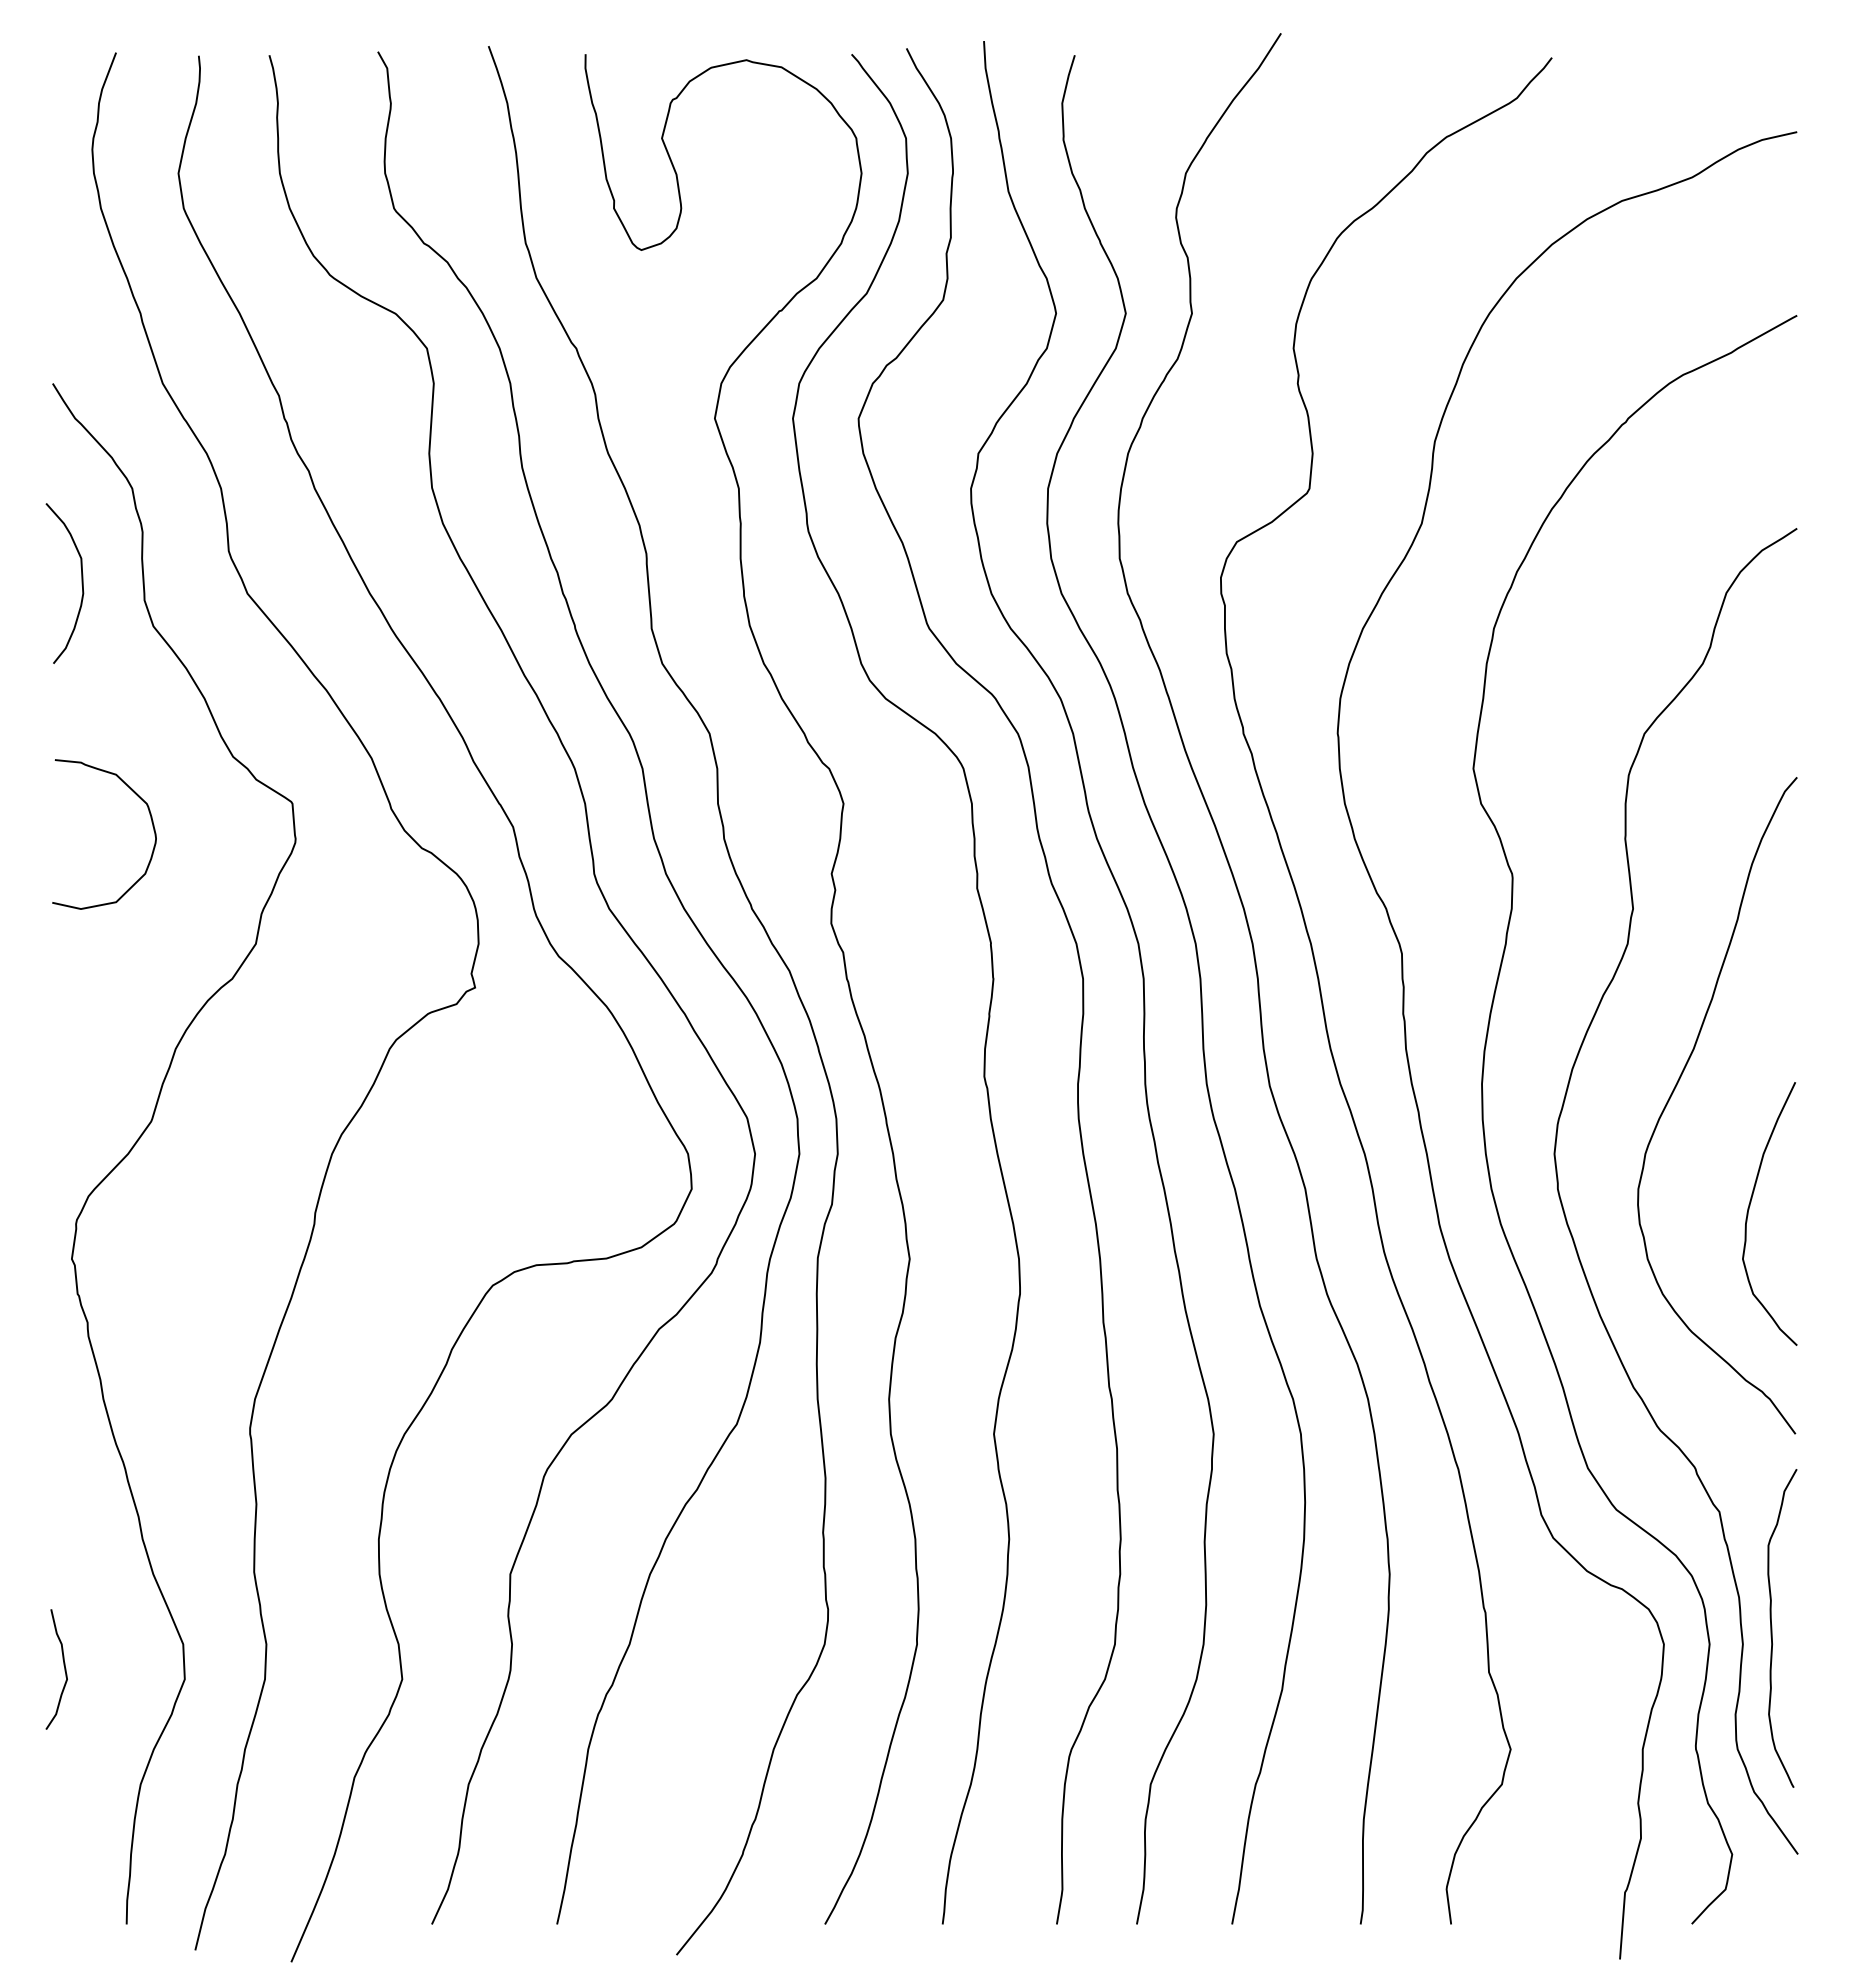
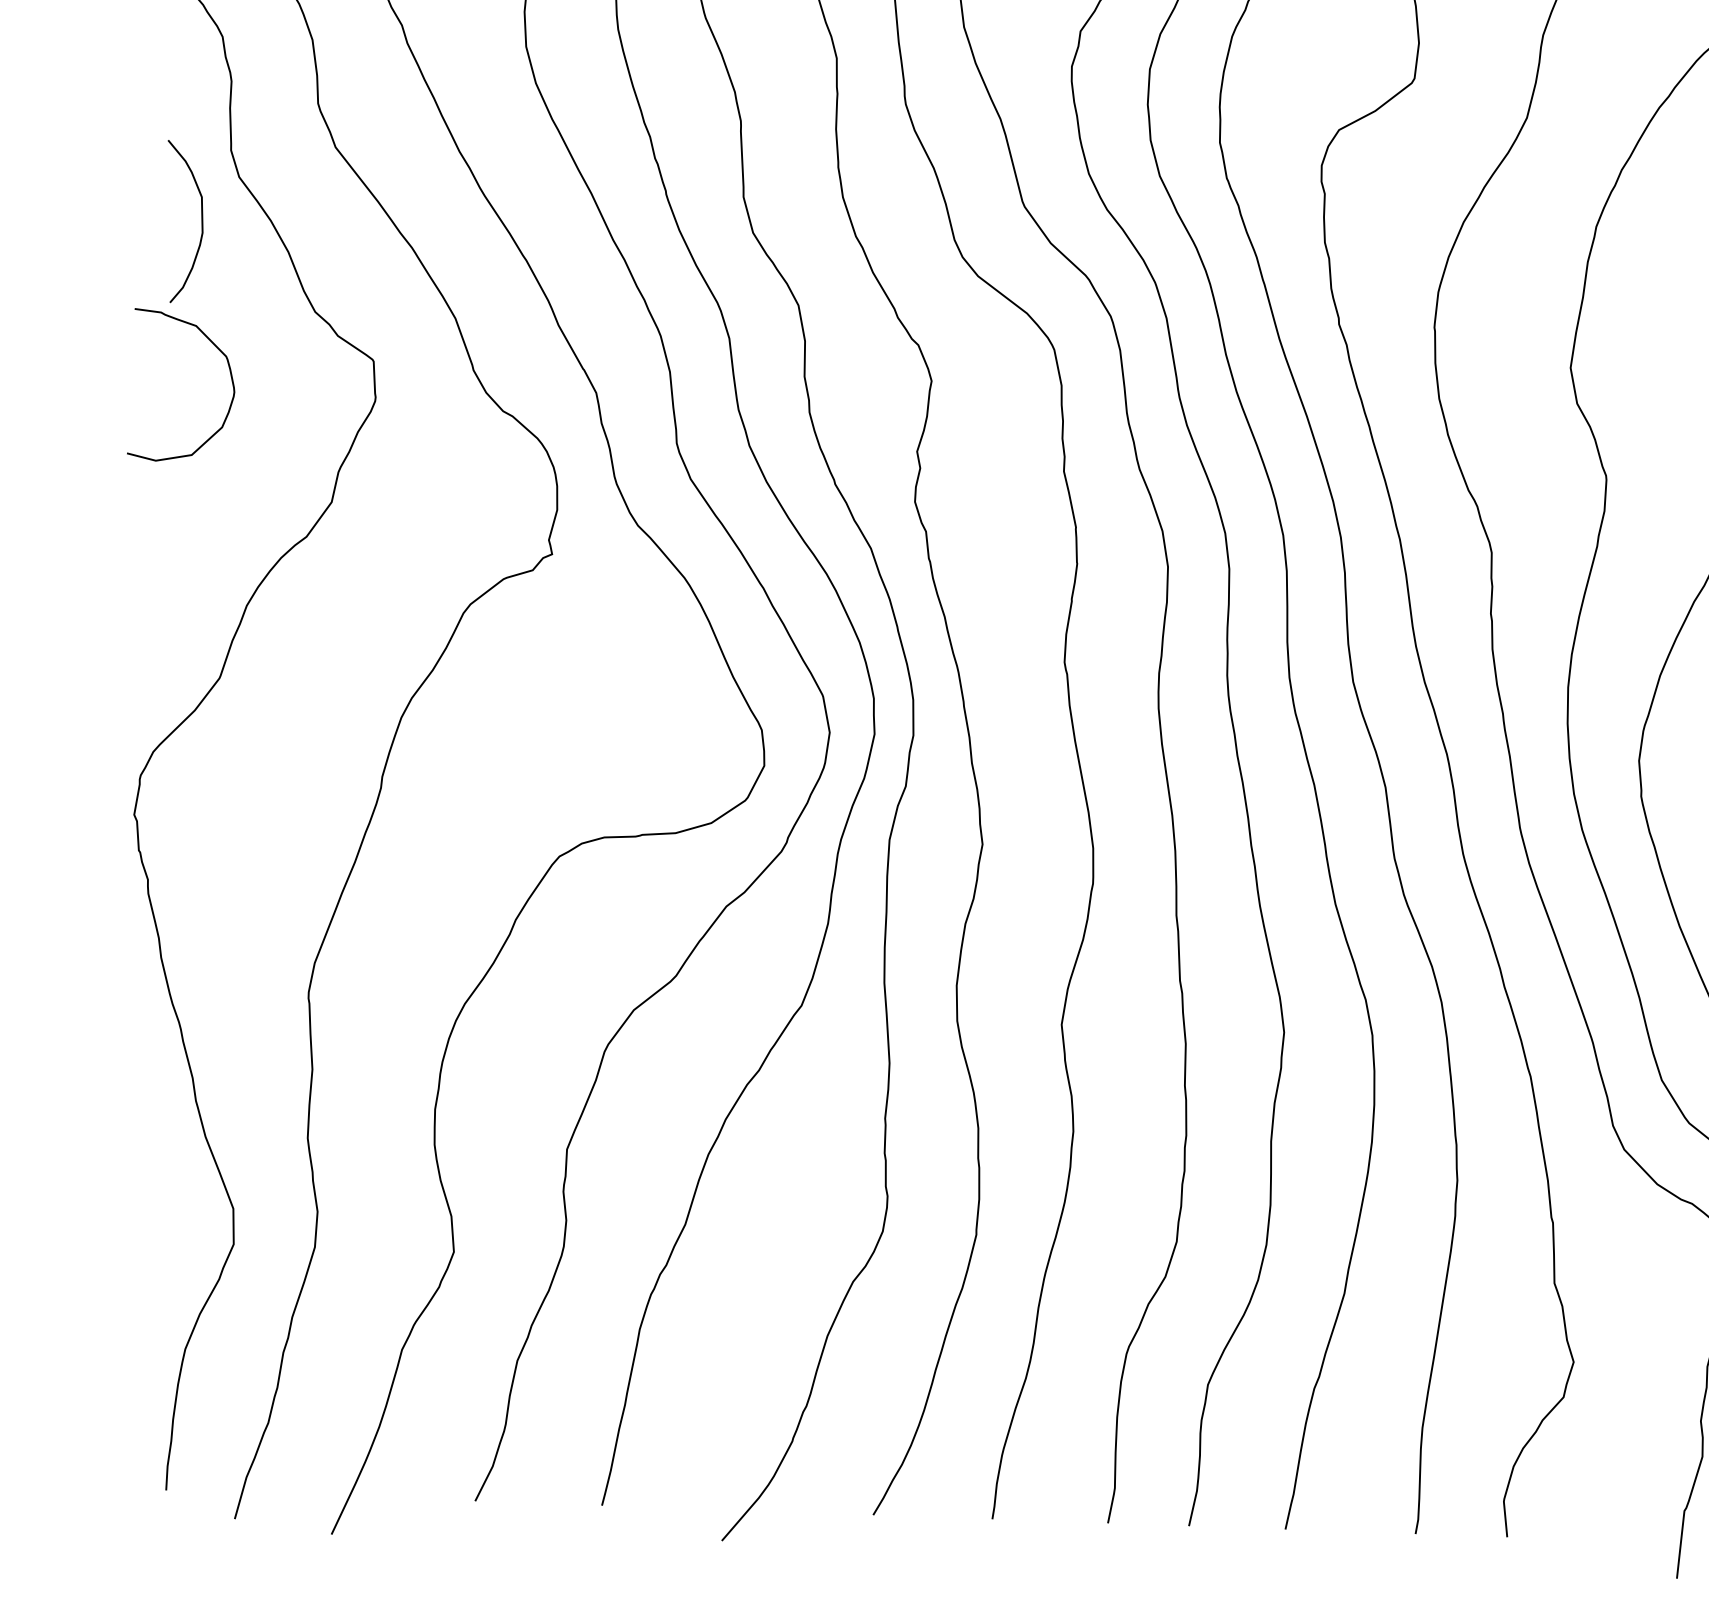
curve: (81, 583) -> (201, 222), moved
curve: (64, 1669) -> (112, 1230), removed

